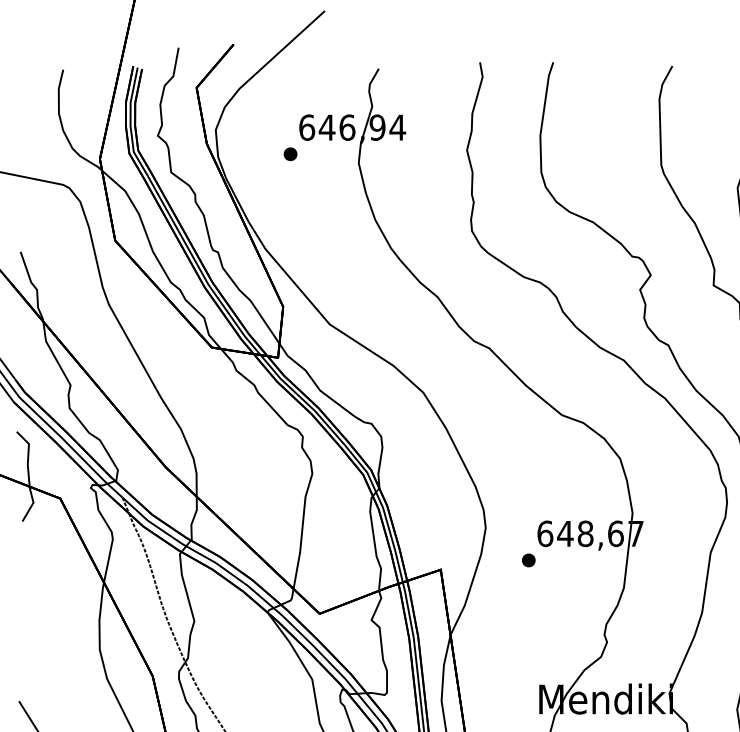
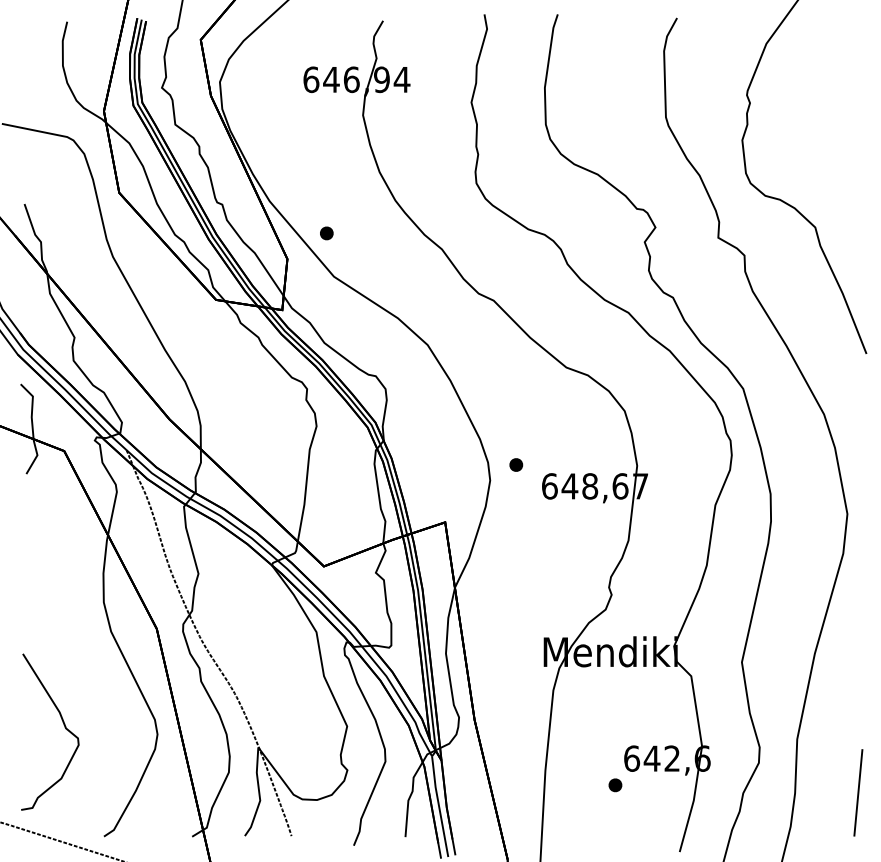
part: (290, 154) -> (326, 233), moved
part: (529, 559) -> (516, 464), moved

